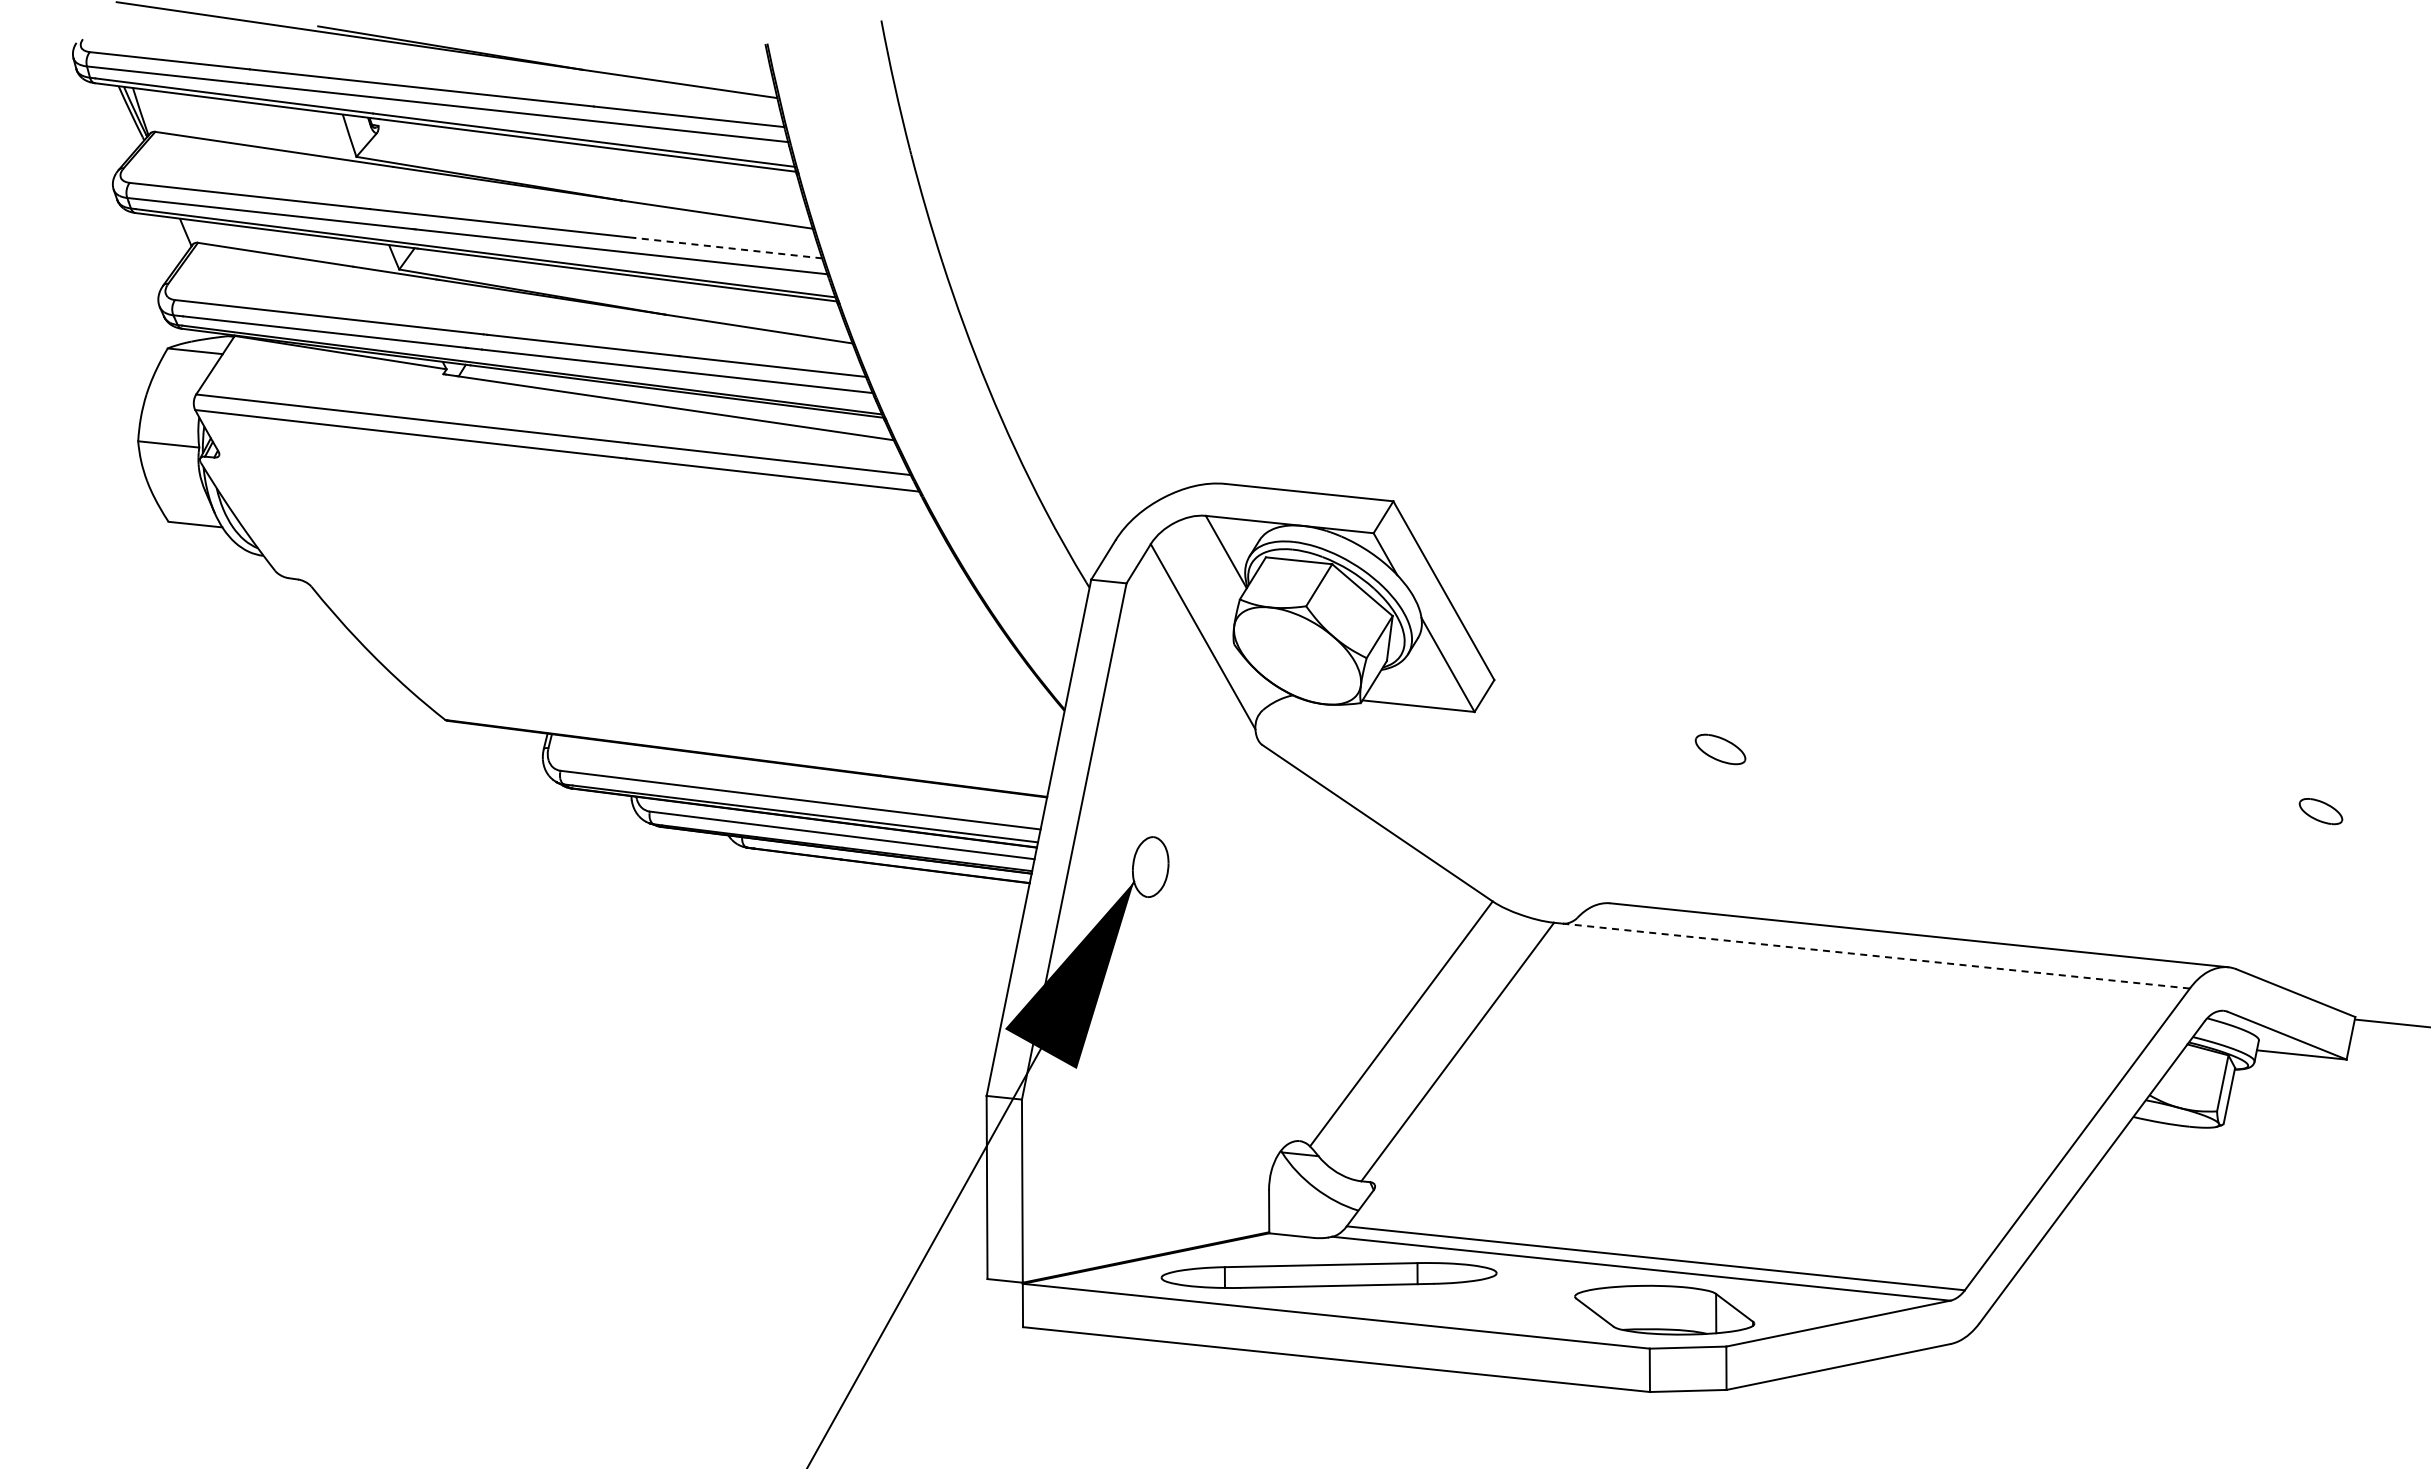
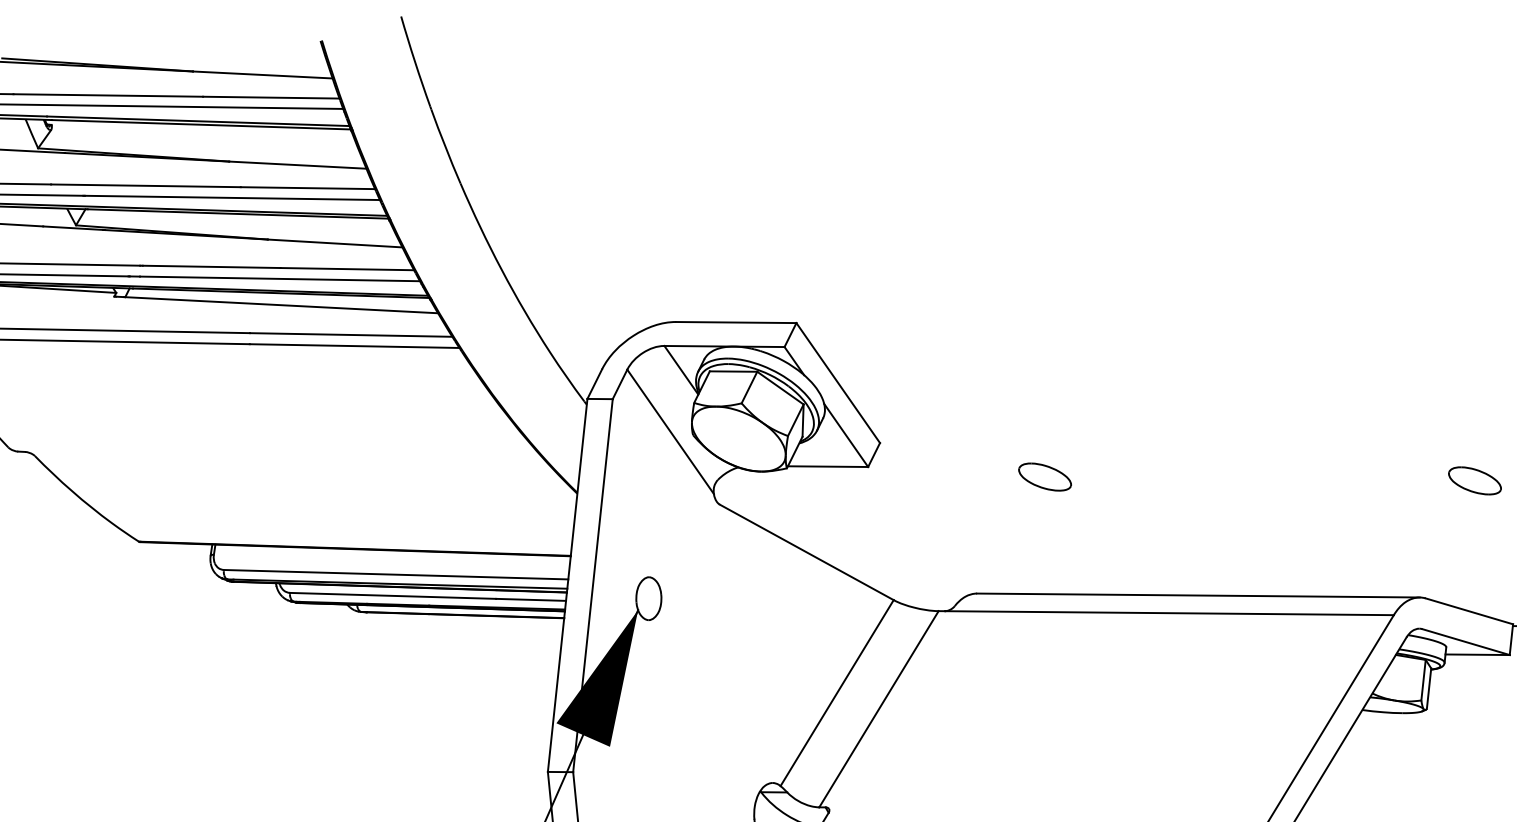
line: (728, 248) -> (308, 188), dashed -> solid
part: (1720, 749) -> (1045, 477), size x1.43
part: (2320, 811) -> (1474, 480), size x1.67
line: (1875, 956) -> (1168, 613), dashed -> solid

